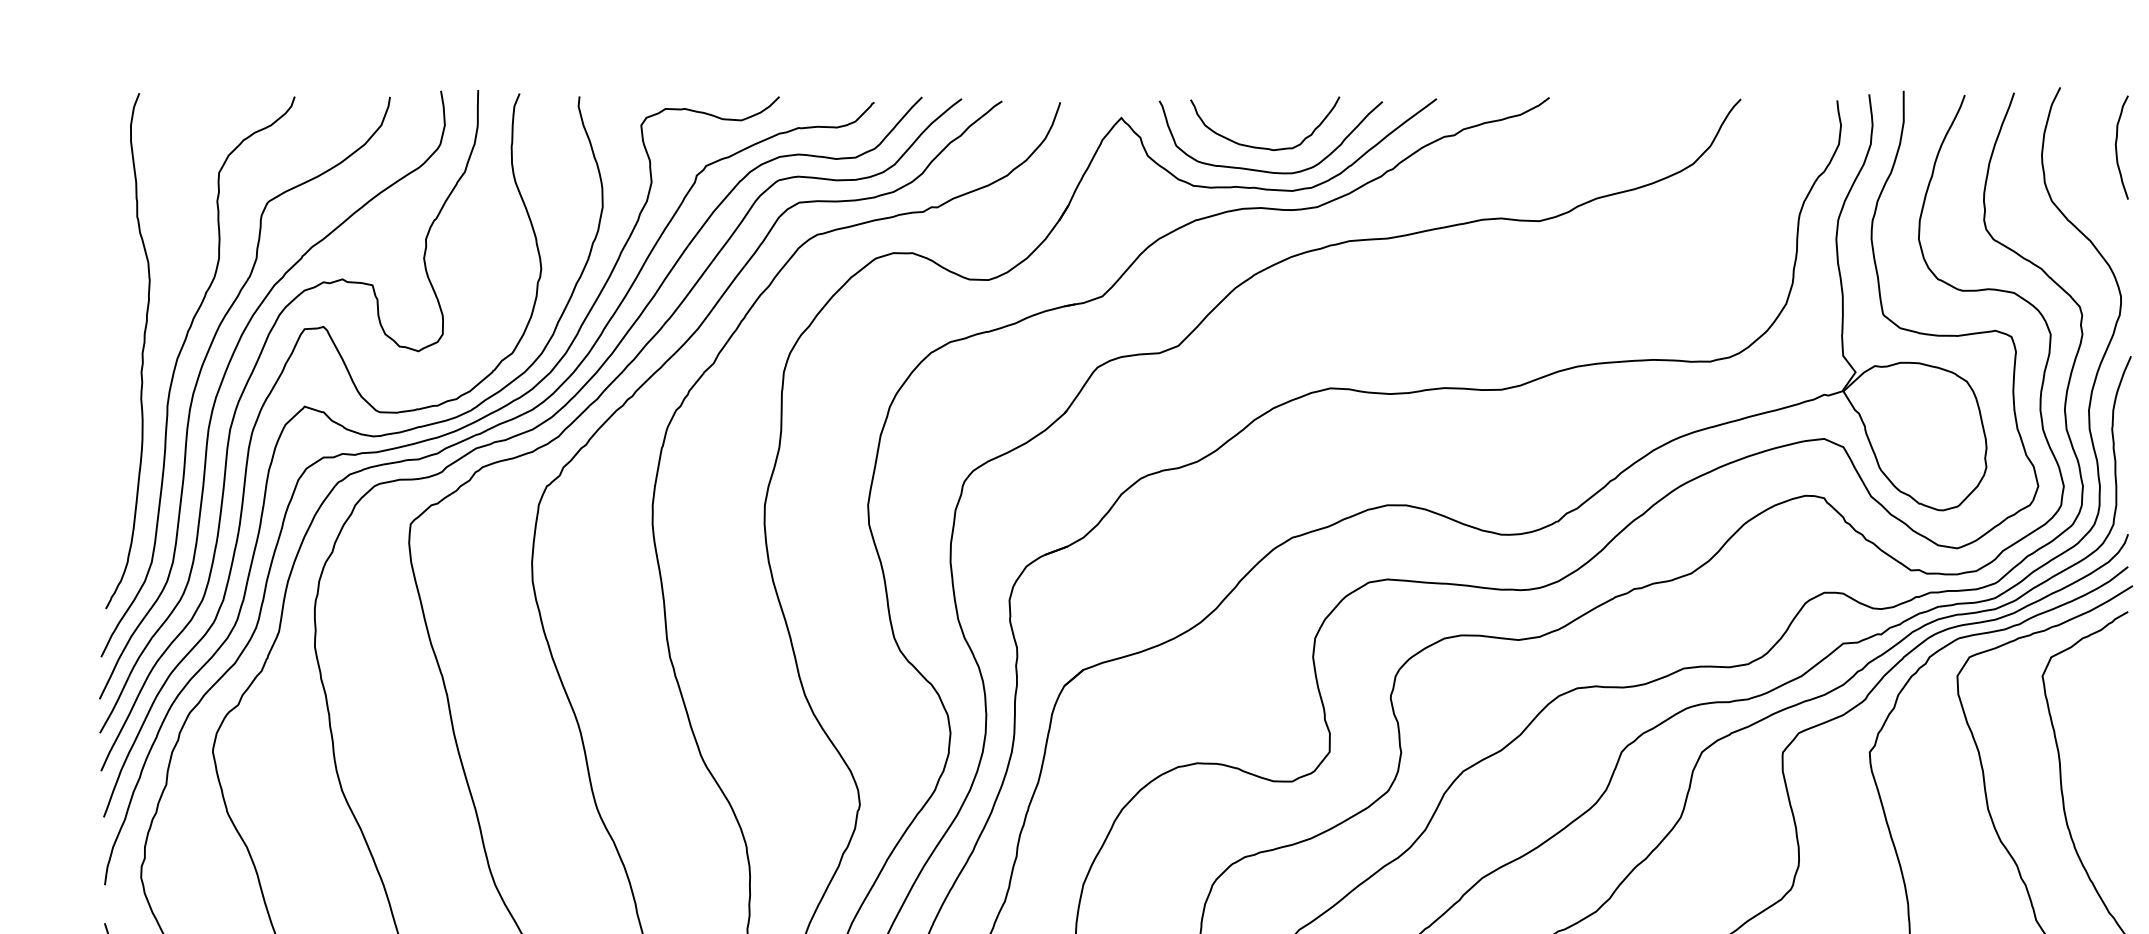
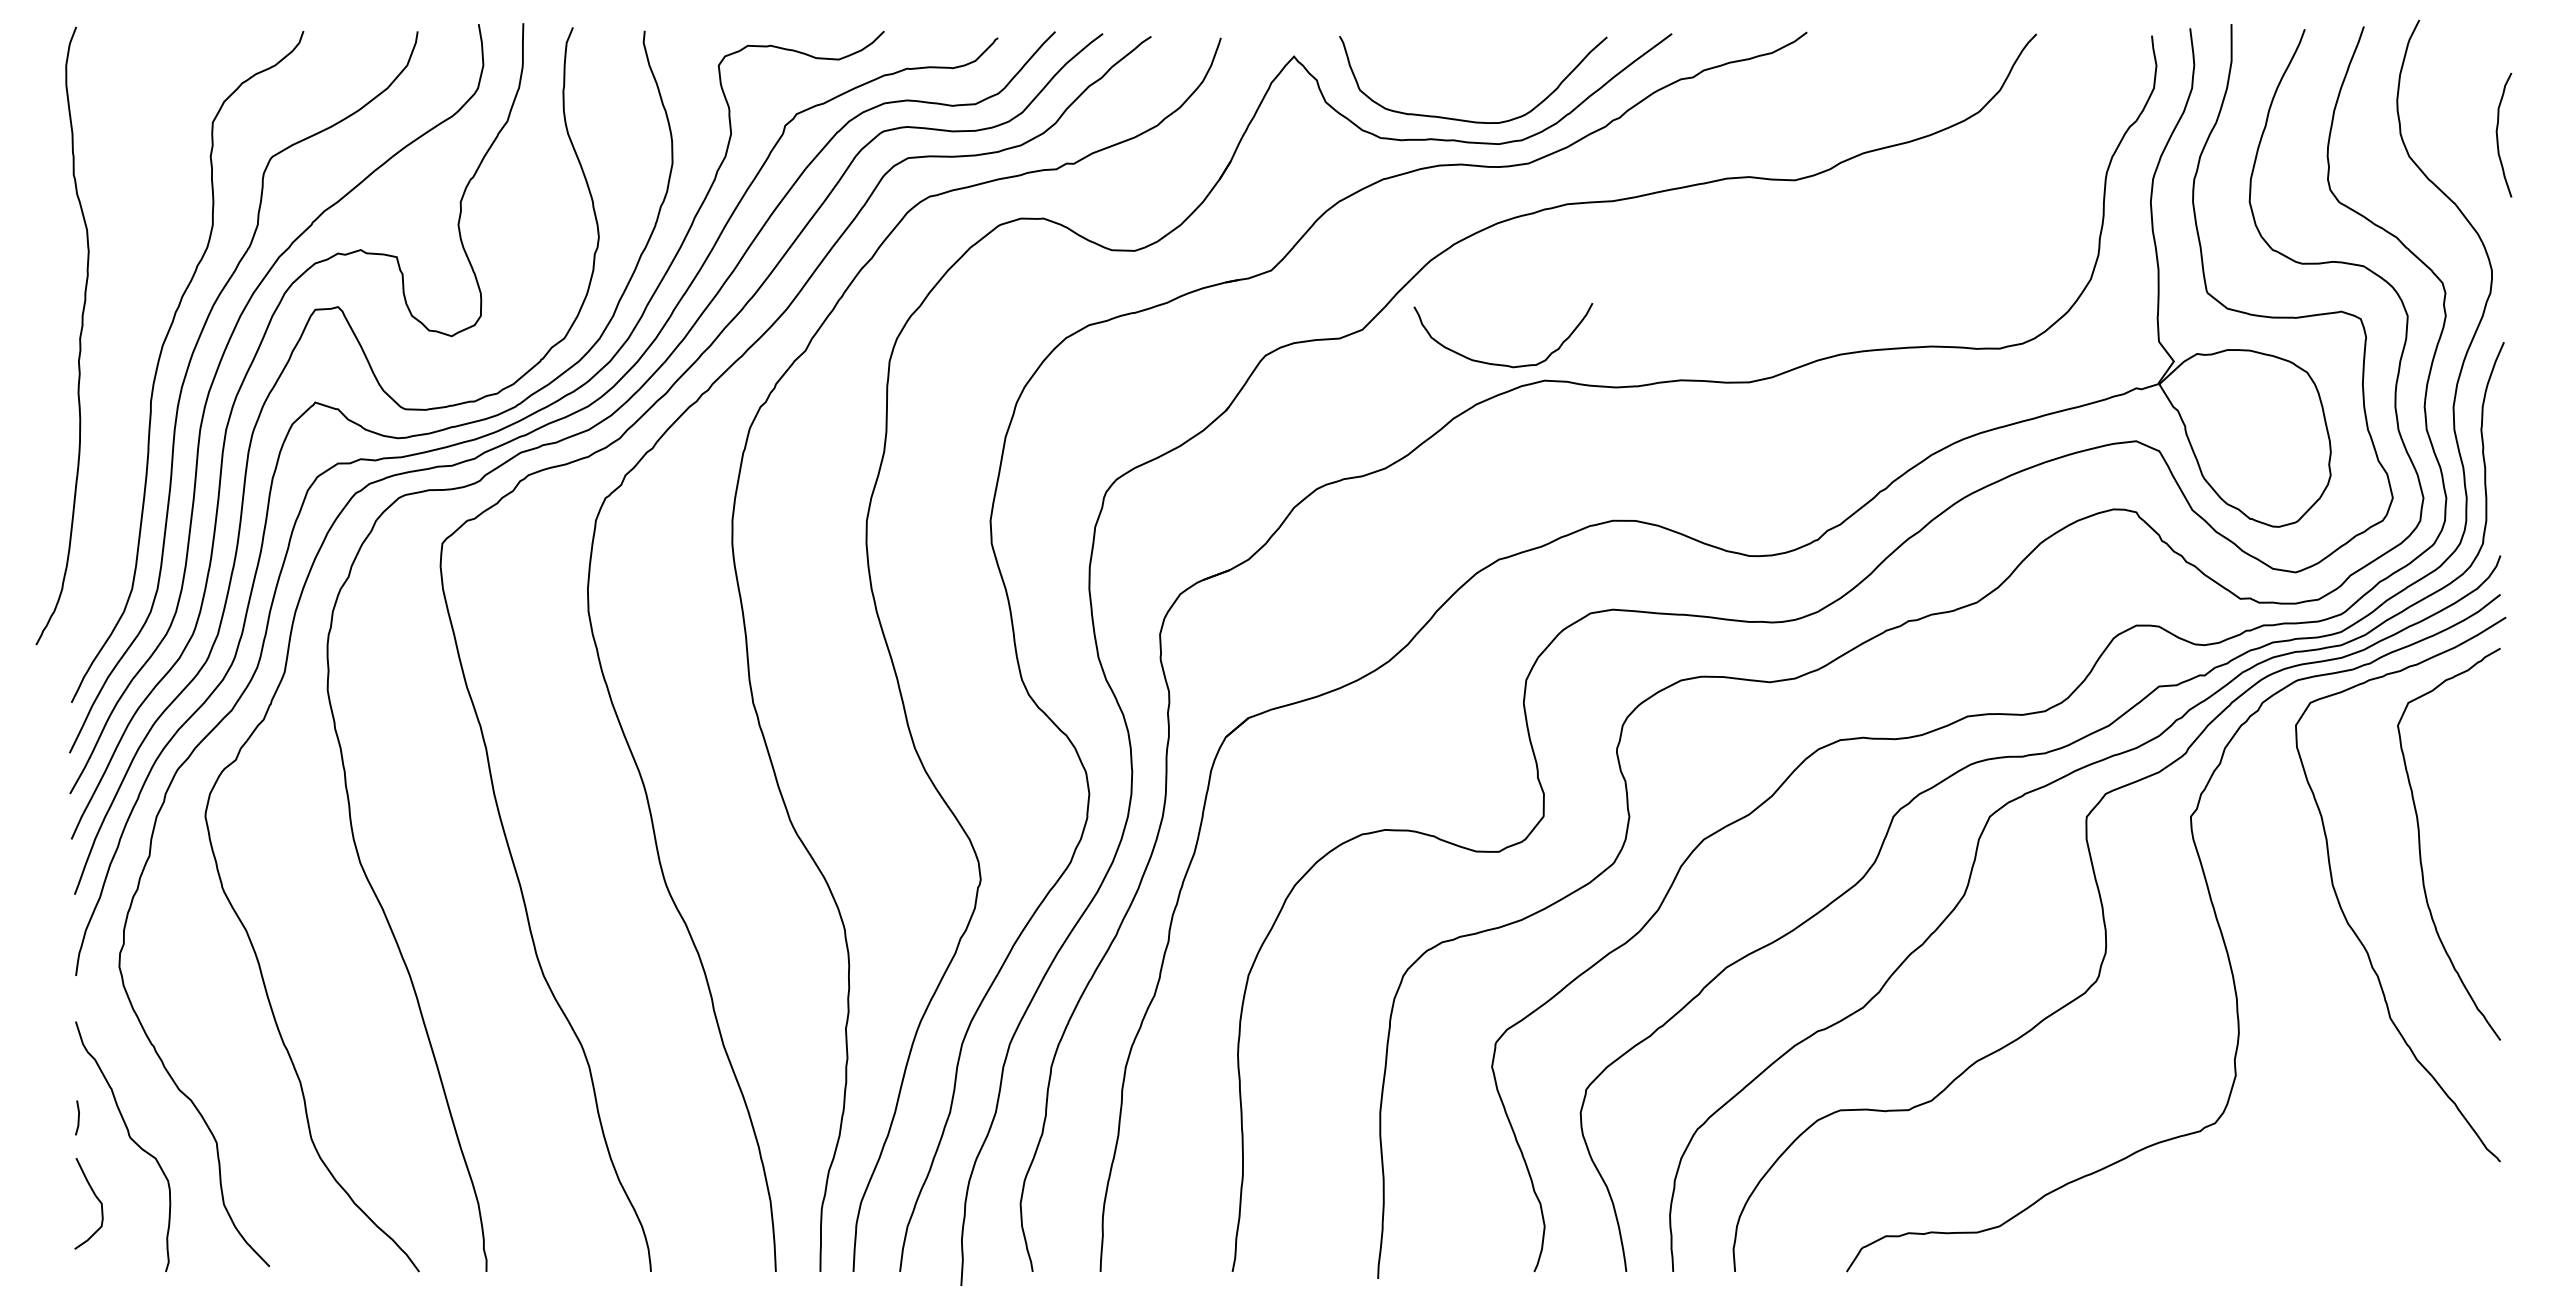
curve: (1260, 147) -> (1497, 363), moved
curve: (2117, 149) -> (2498, 137), moved
curve: (142, 350) -> (79, 335), moved

